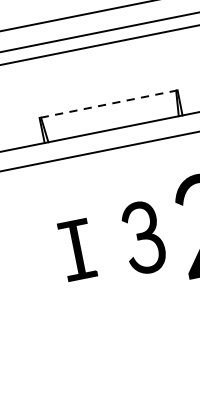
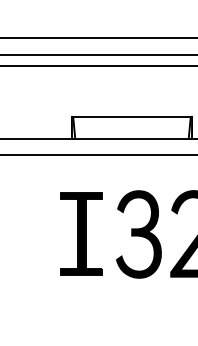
line: (107, 103) -> (131, 116), dashed -> solid
part: (143, 237) -> (138, 234), size x1.43
part: (77, 249) -> (81, 233), size x1.67

